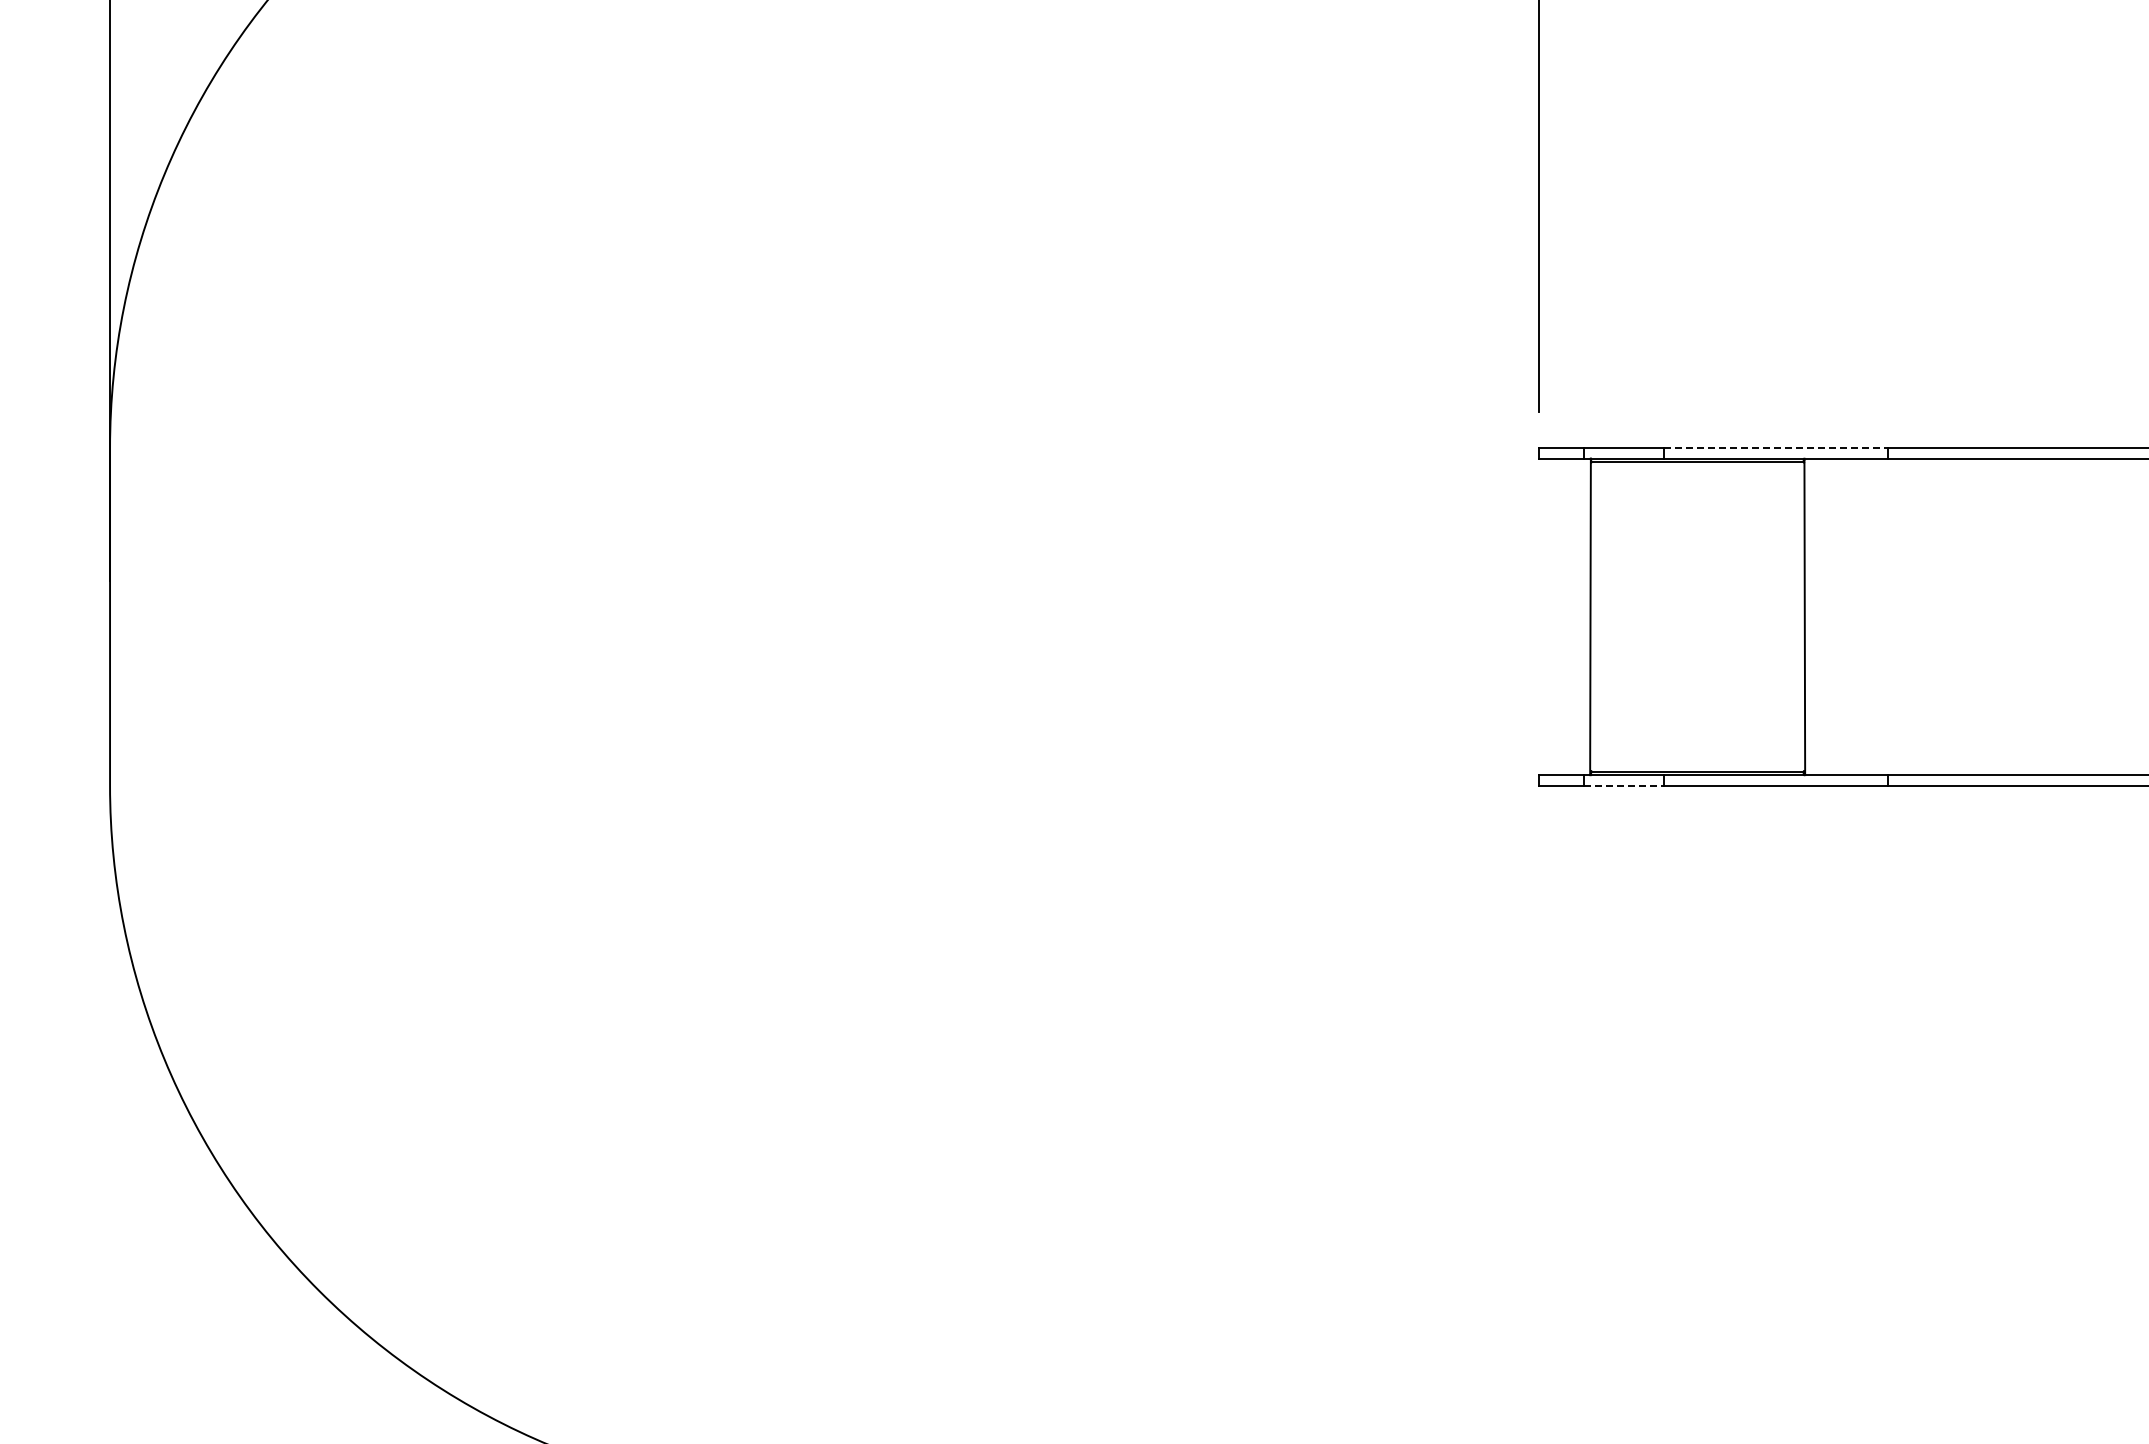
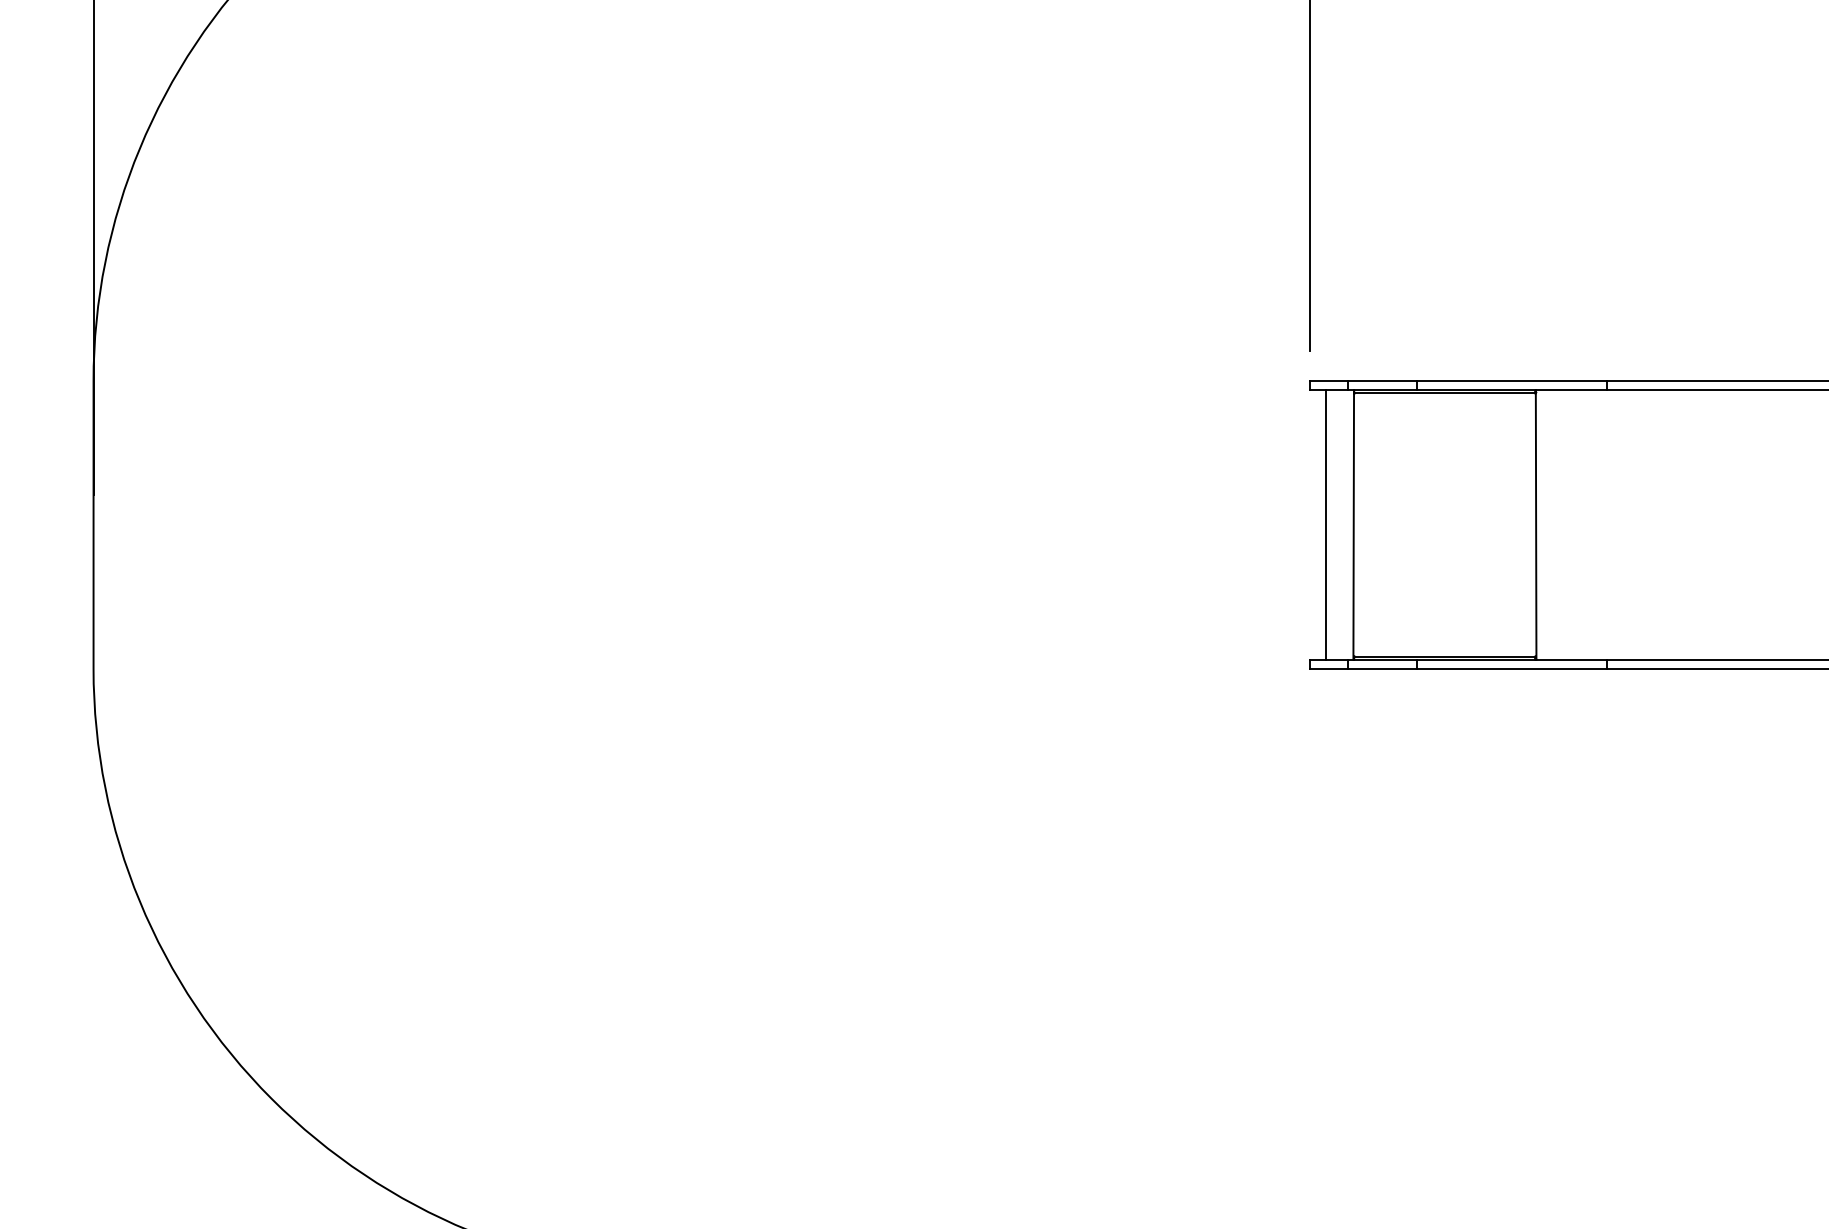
line: (1775, 447) -> (1511, 380), dashed -> solid
line: (1557, 616) -> (1325, 524), added
line: (1624, 785) -> (1382, 668), dashed -> solid

